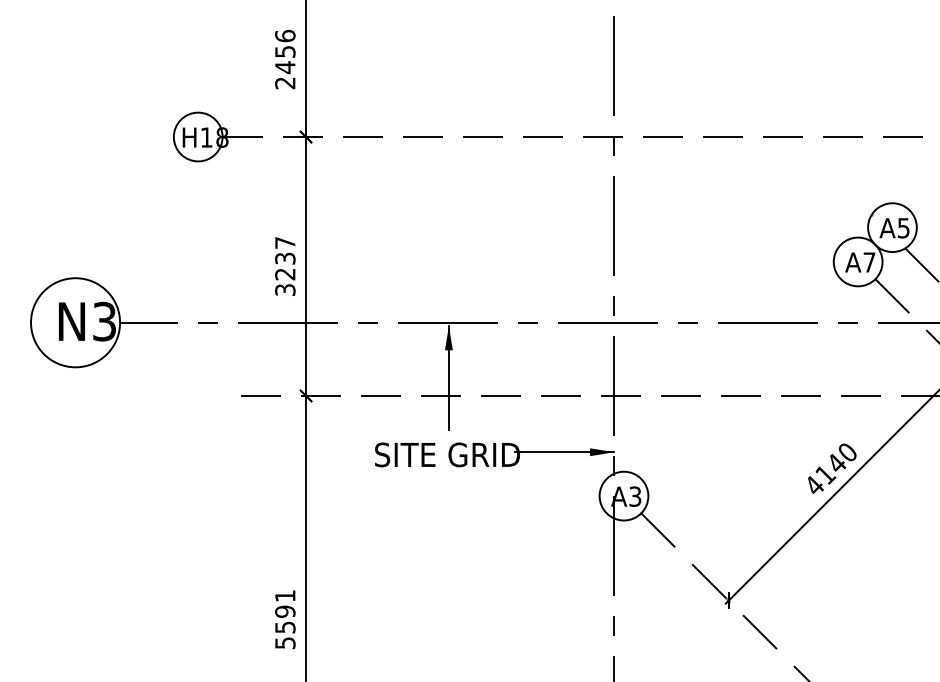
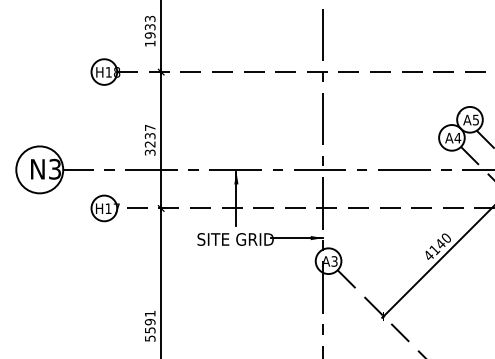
text: (283, 58) -> (149, 30), 2456 -> 1933
text: (868, 261) -> (457, 137), A7 -> A4
part: (198, 396) -> (104, 208), added

